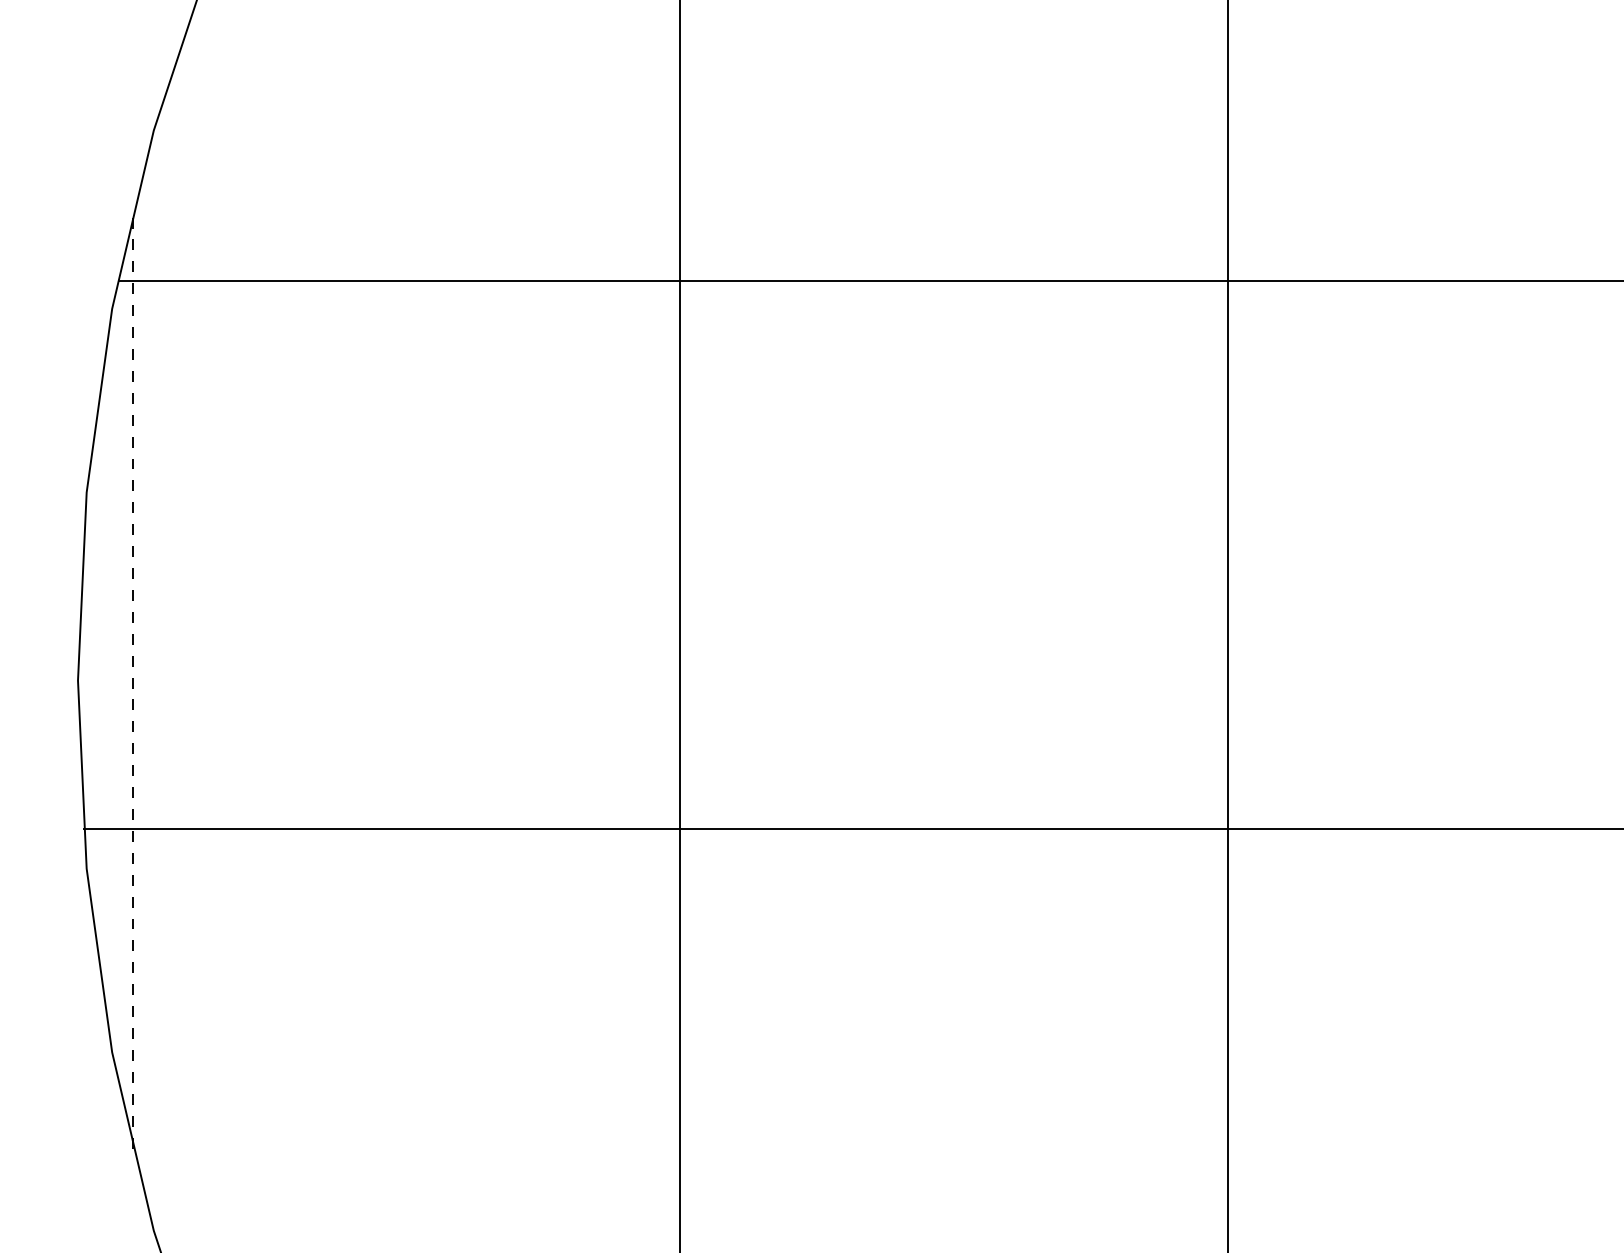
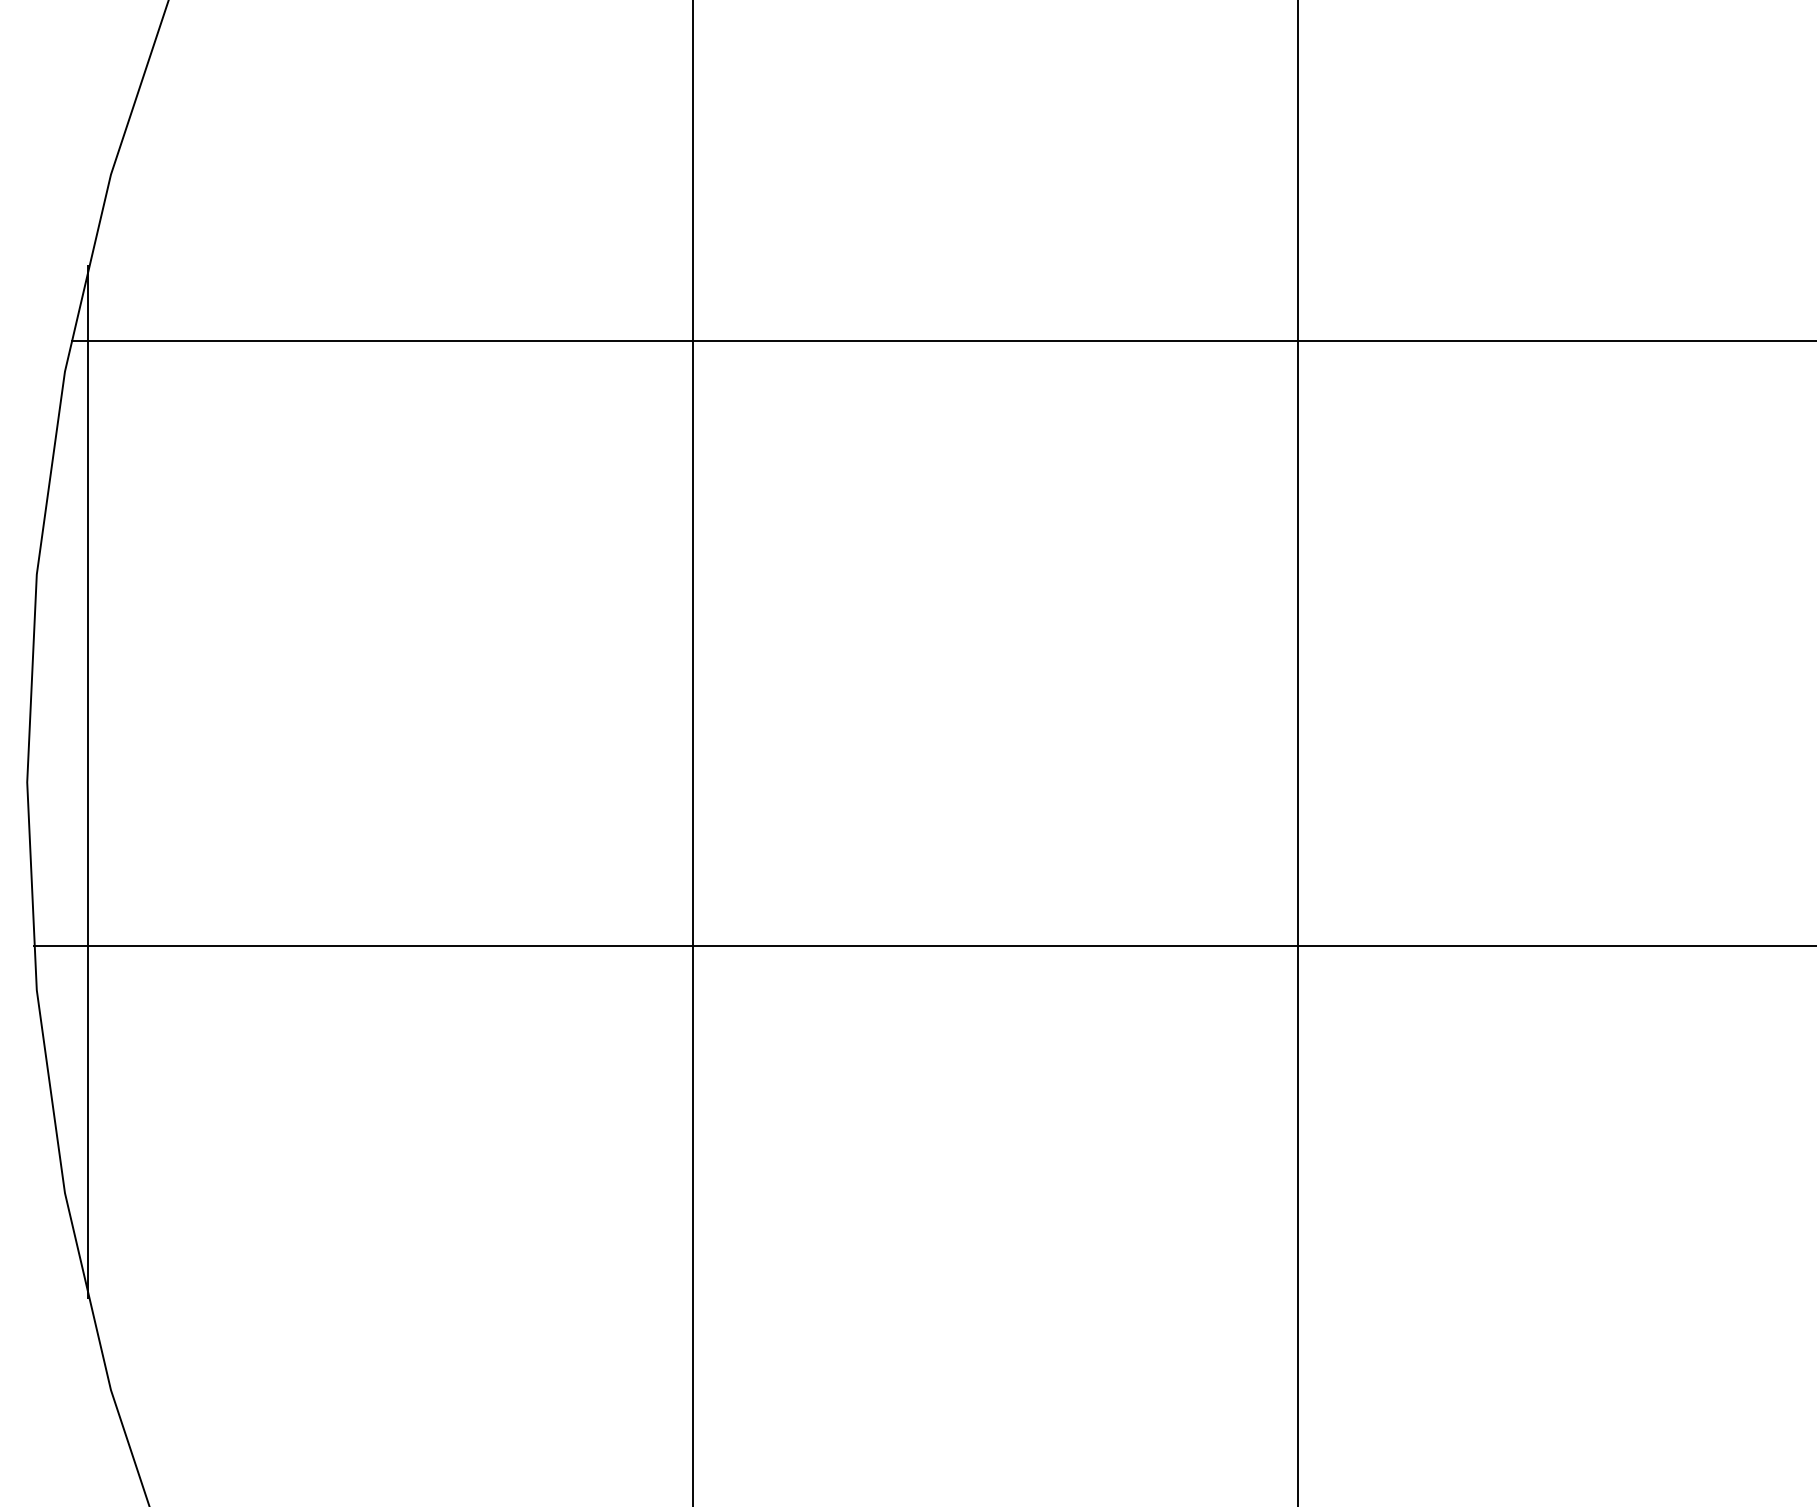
line: (132, 680) -> (87, 782), dashed -> solid

